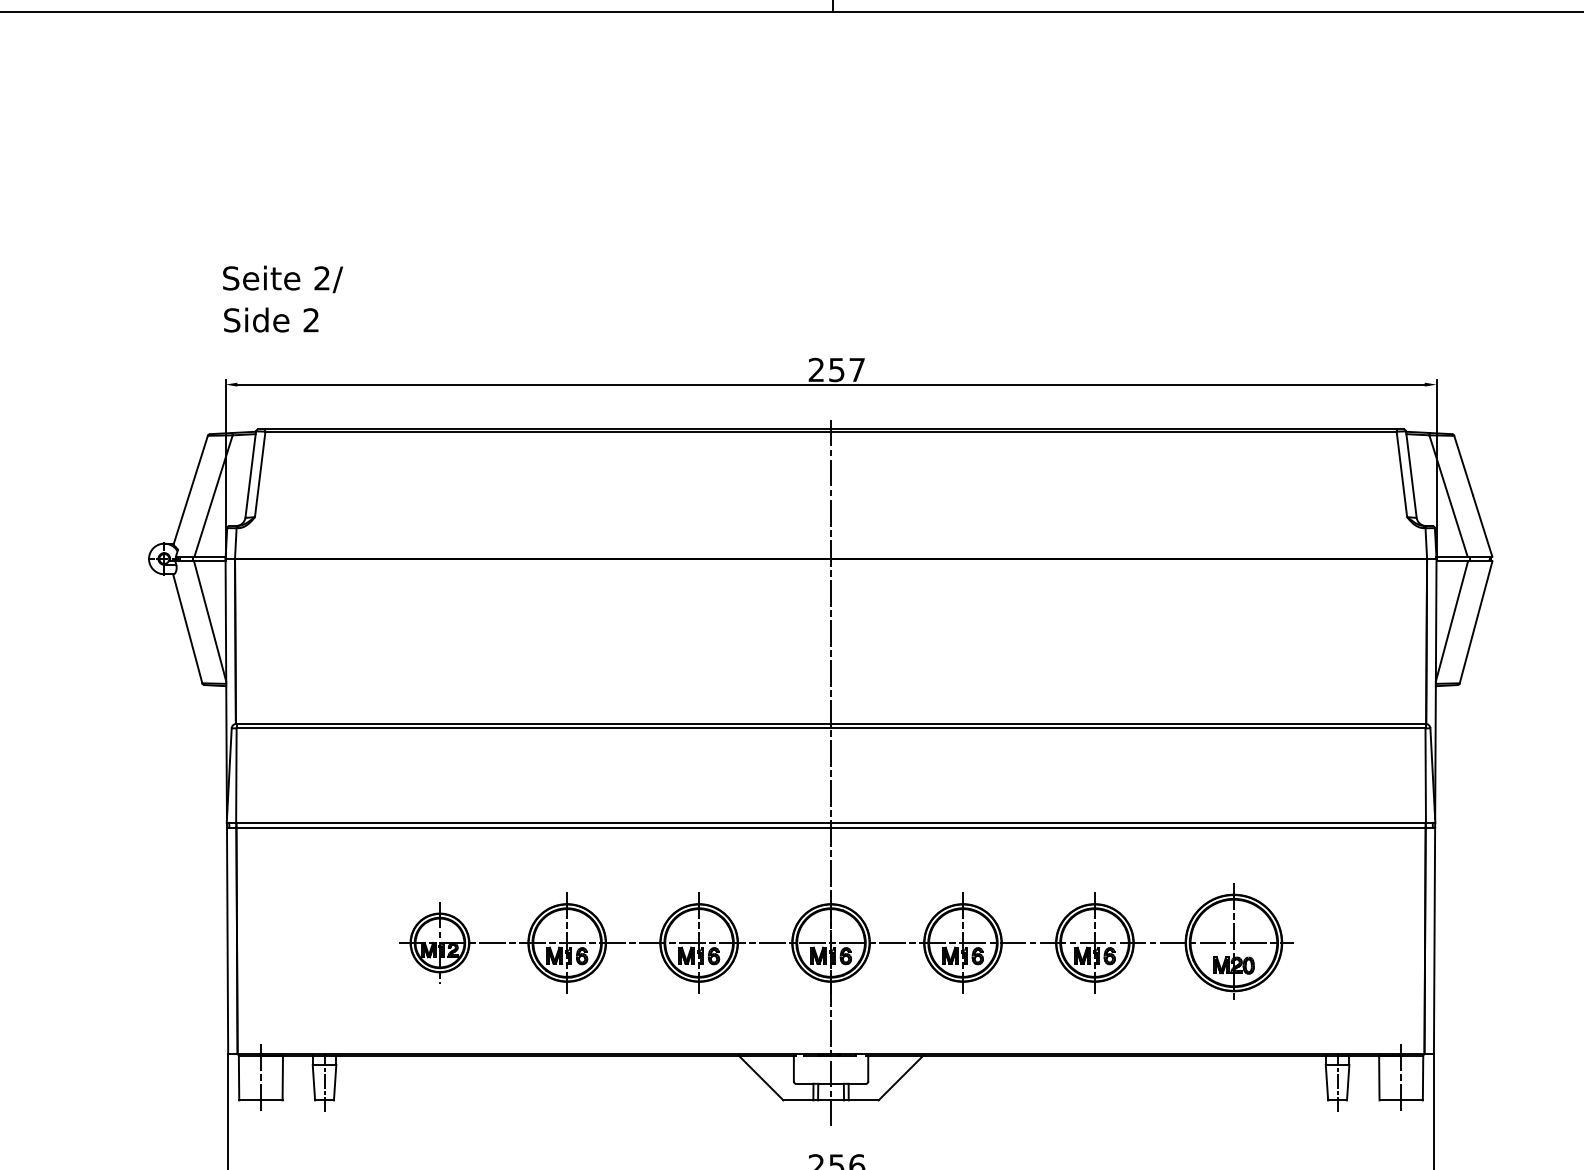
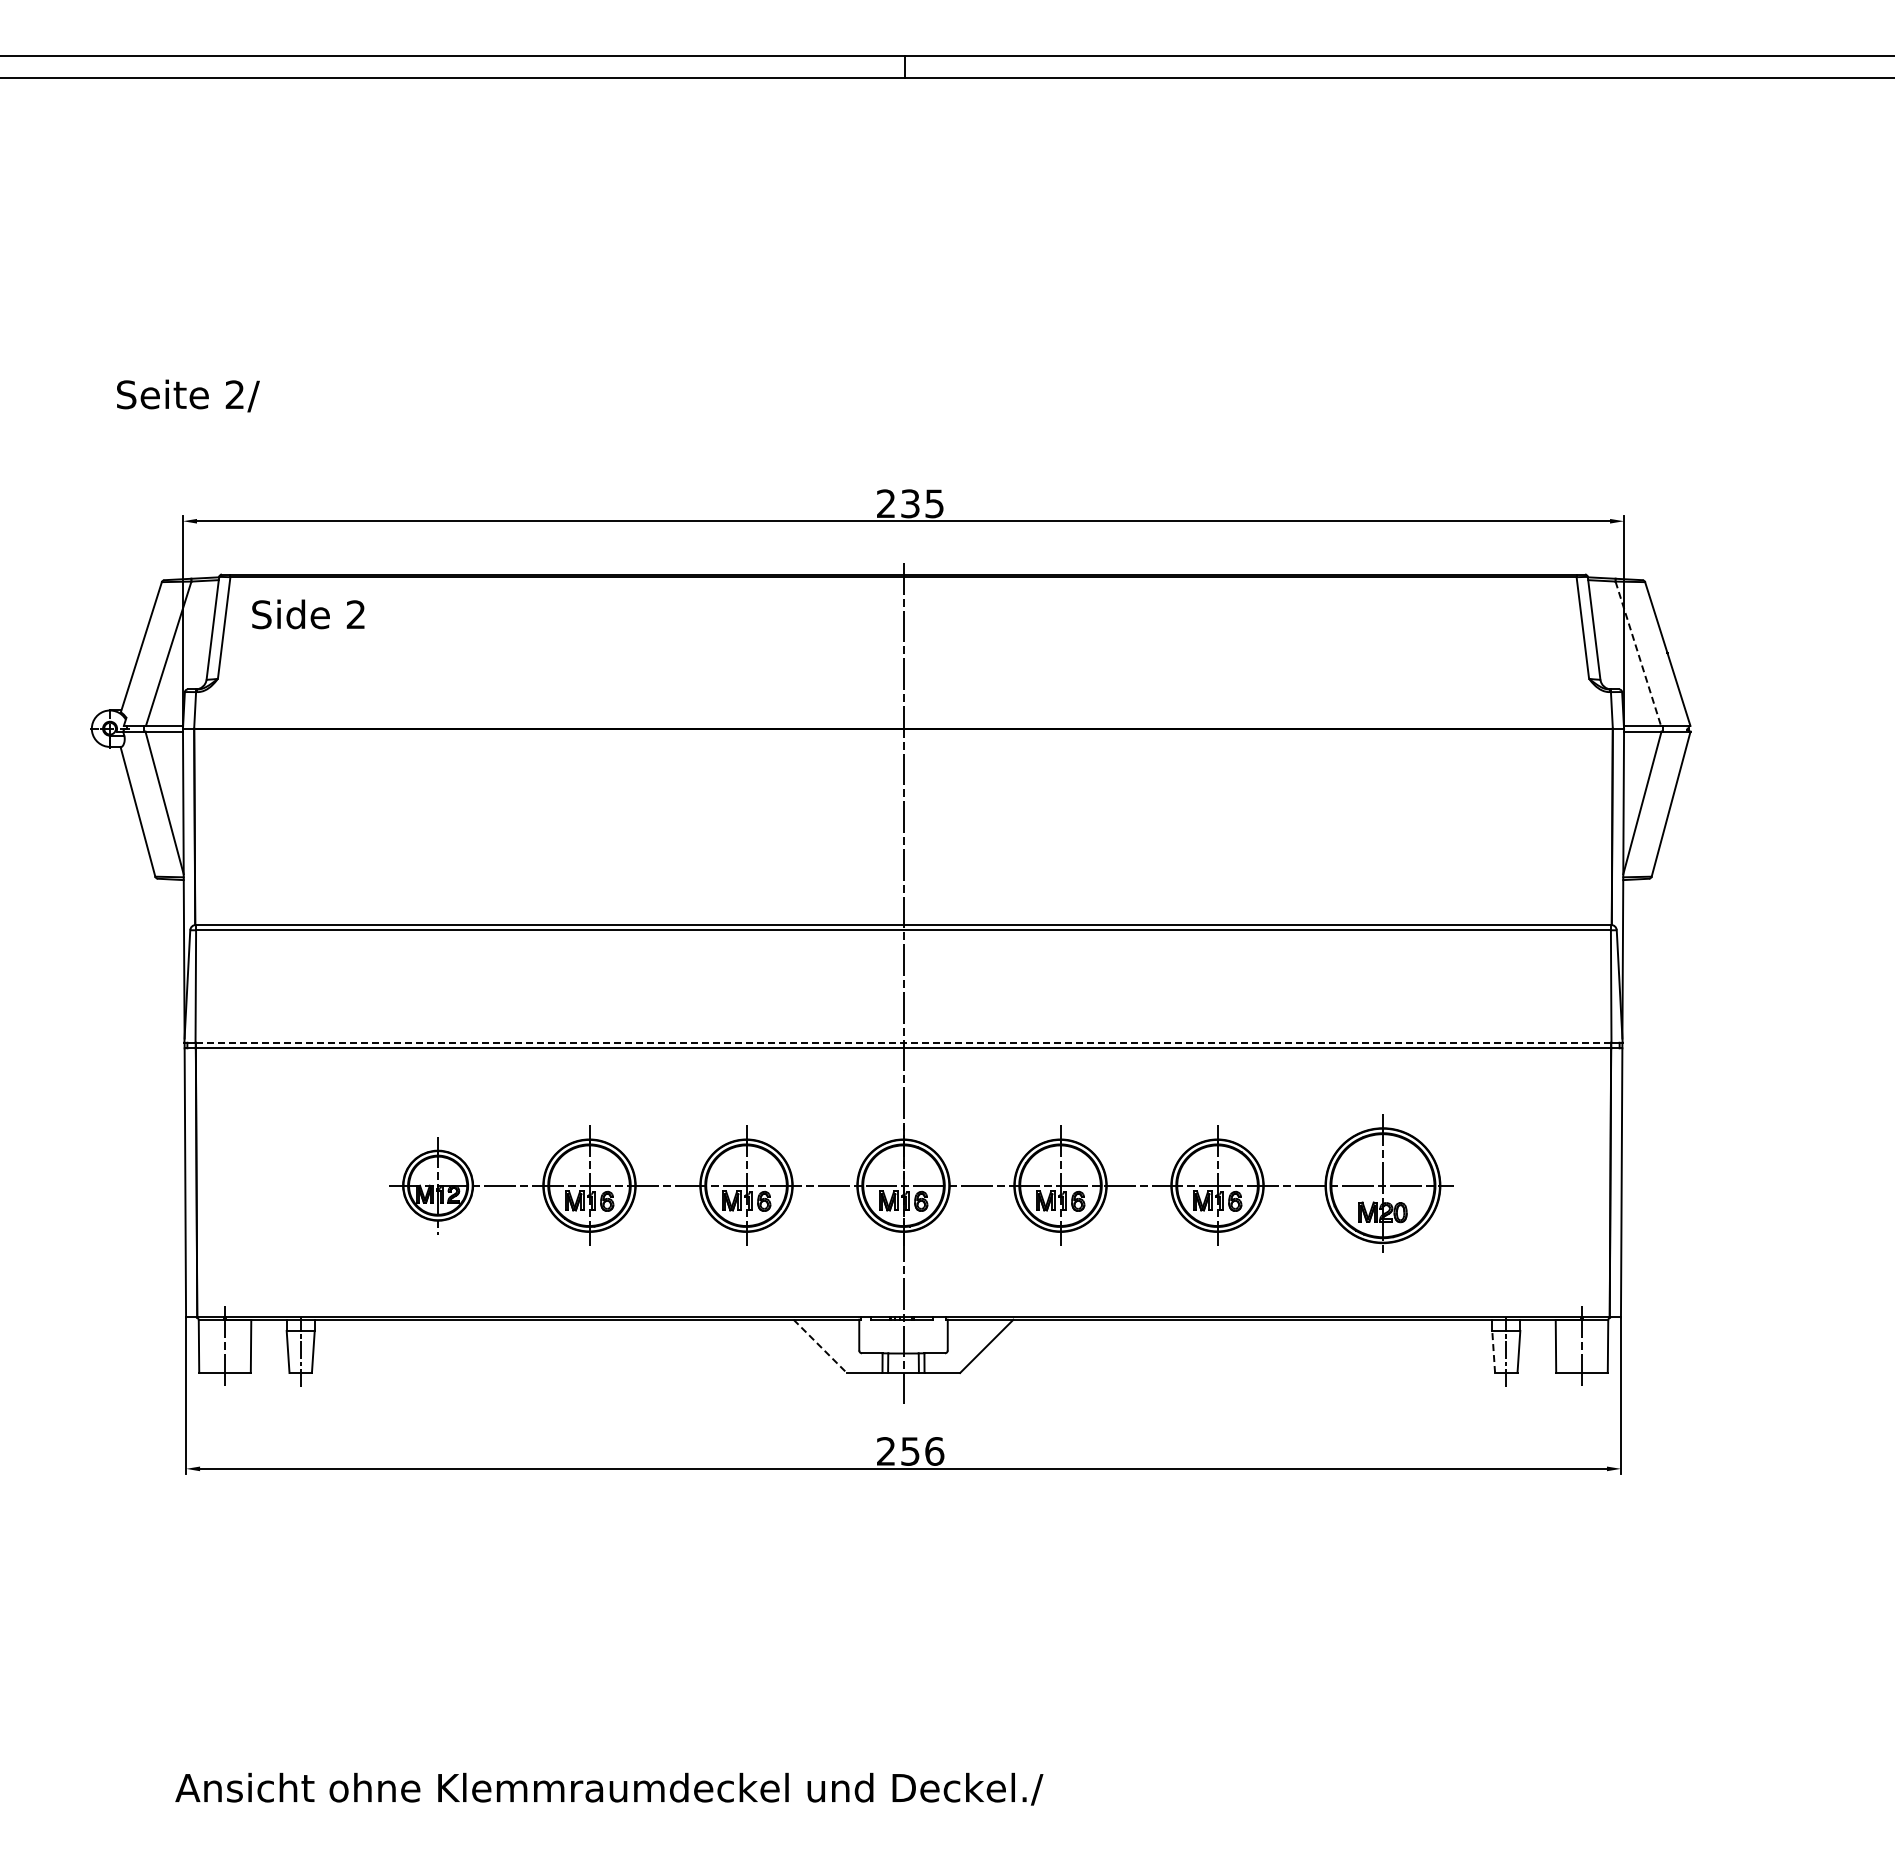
text: (283, 278) -> (188, 395), moved
text: (271, 320) -> (308, 614), moved
text: (847, 369) -> (922, 503), 257 -> 235
line: (1448, 495) -> (1638, 653), solid -> dashed
line: (831, 822) -> (903, 1042), solid -> dashed
line: (761, 1078) -> (820, 1346), solid -> dashed
line: (1326, 1082) -> (1493, 1351), solid -> dashed

